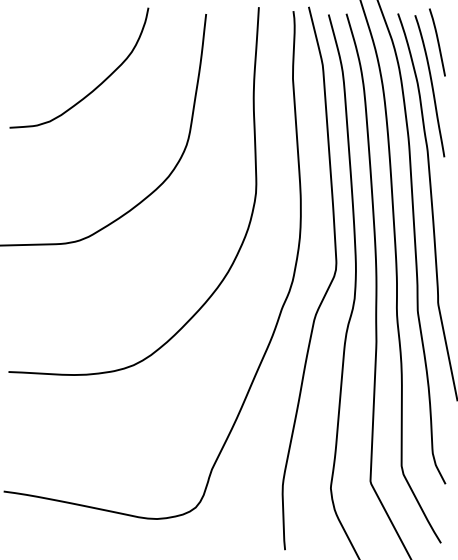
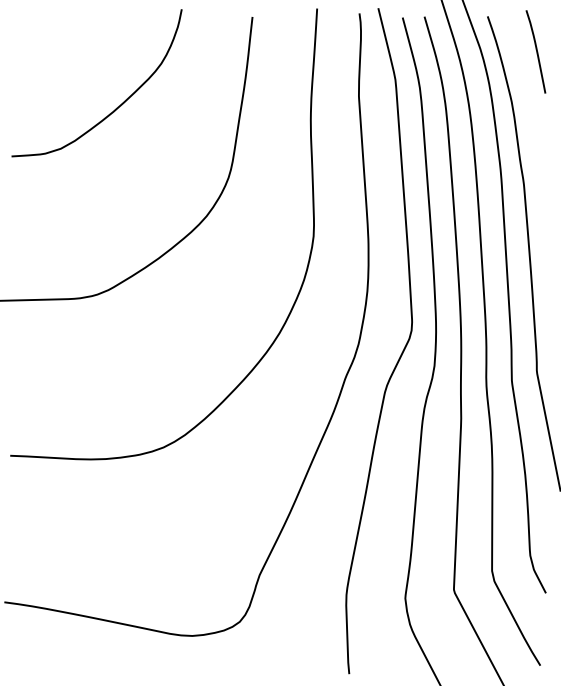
curve: (431, 86) -> (528, 105), removed

